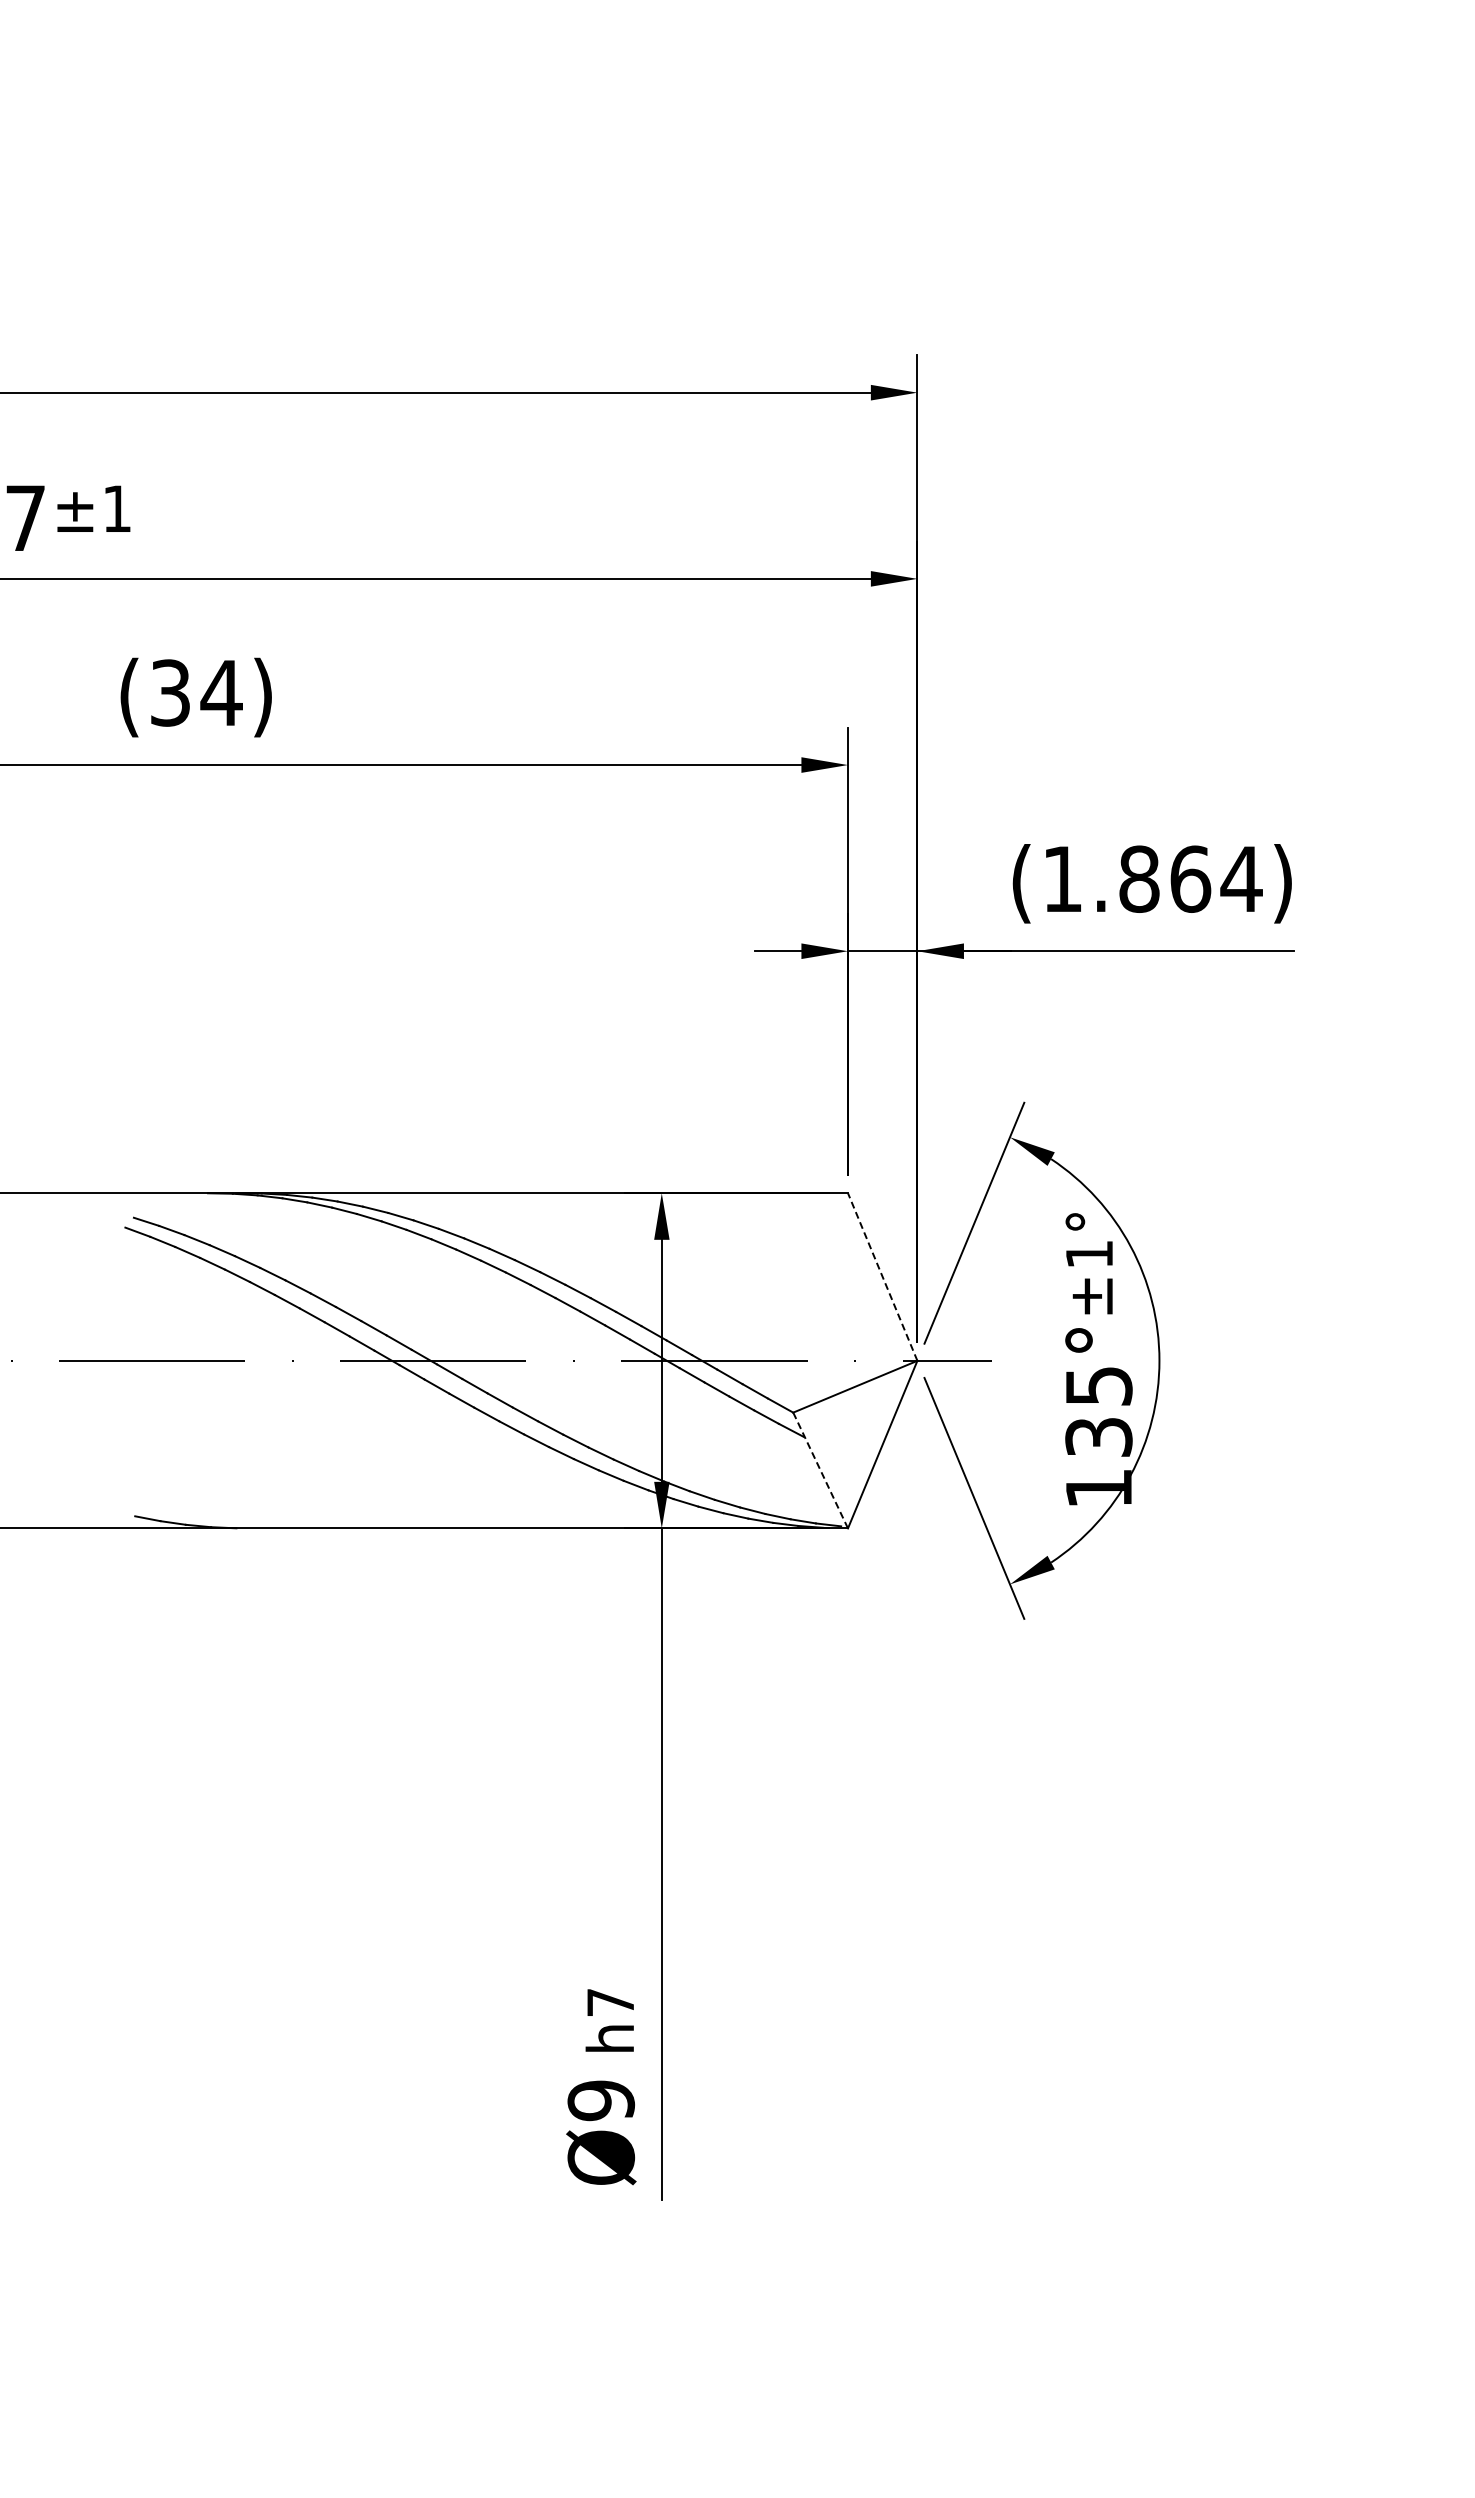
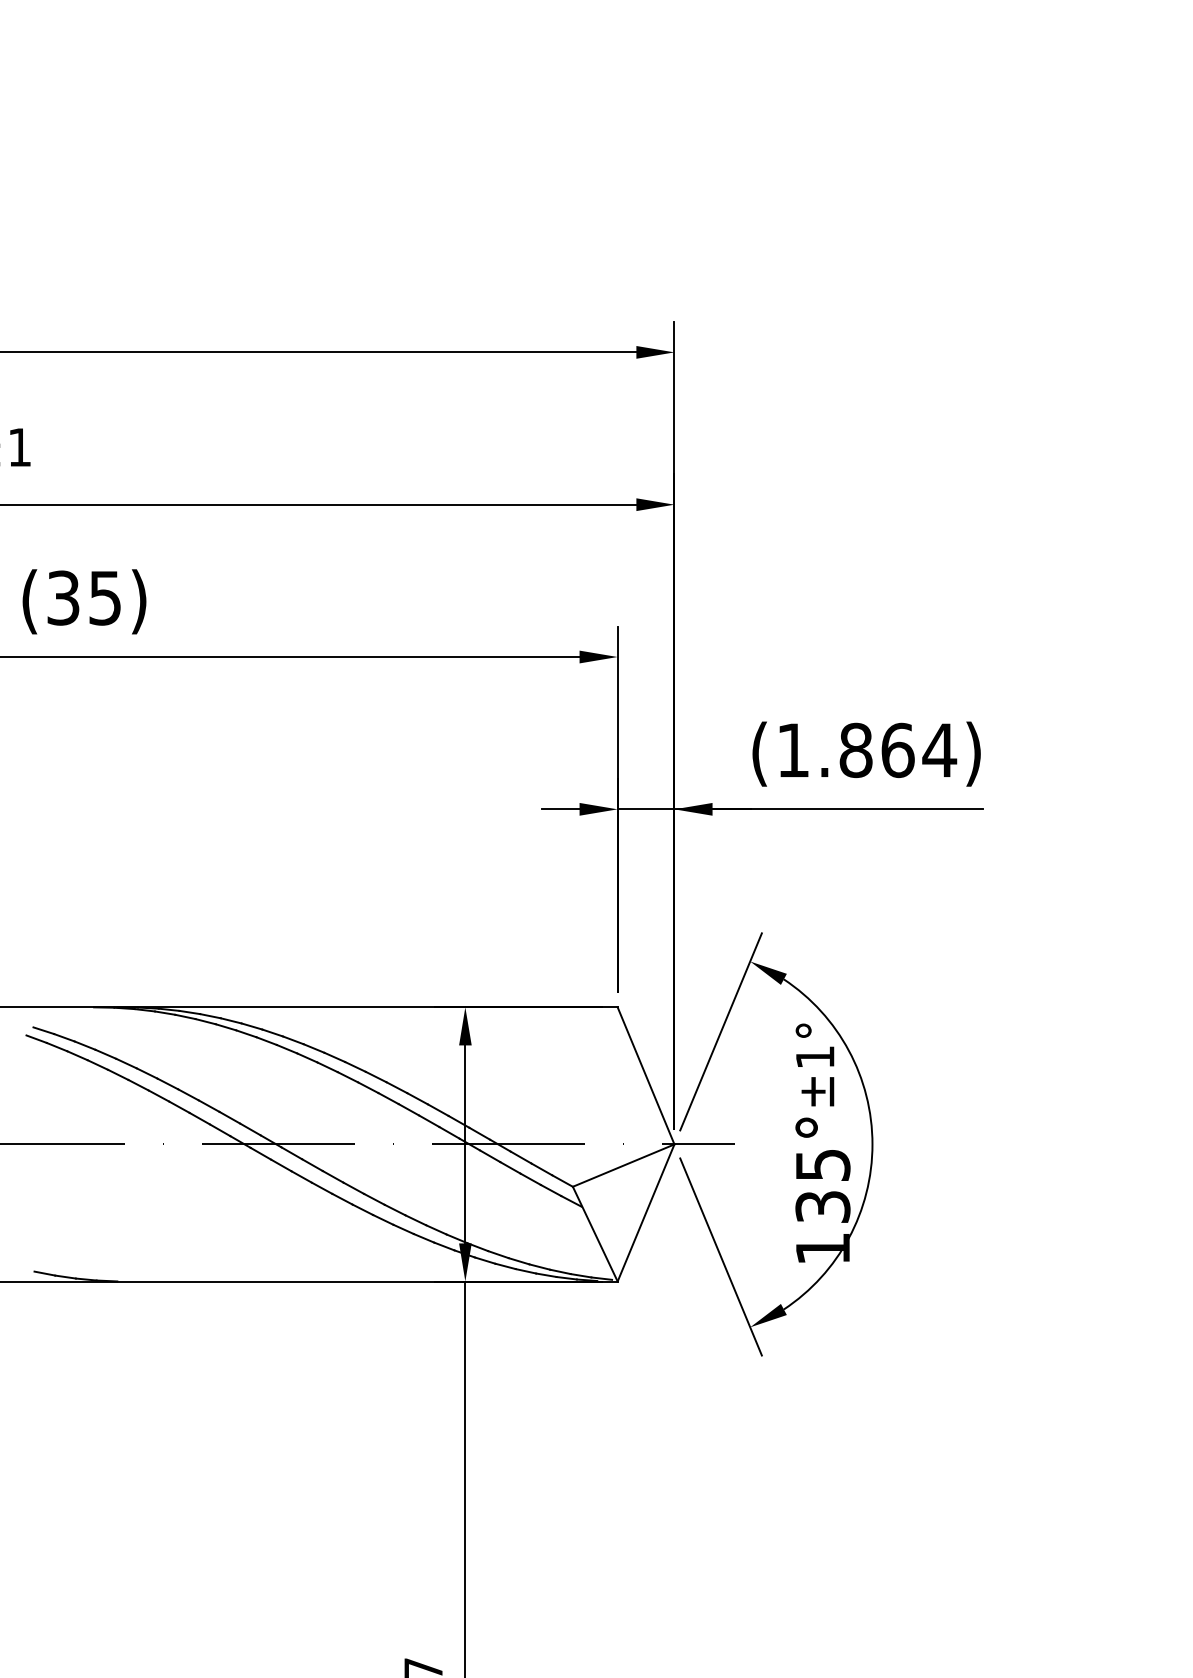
text: (221, 693) -> (105, 598), (34) -> (35)
line: (882, 1277) -> (645, 1076), dashed -> solid
line: (820, 1470) -> (595, 1234), dashed -> solid

